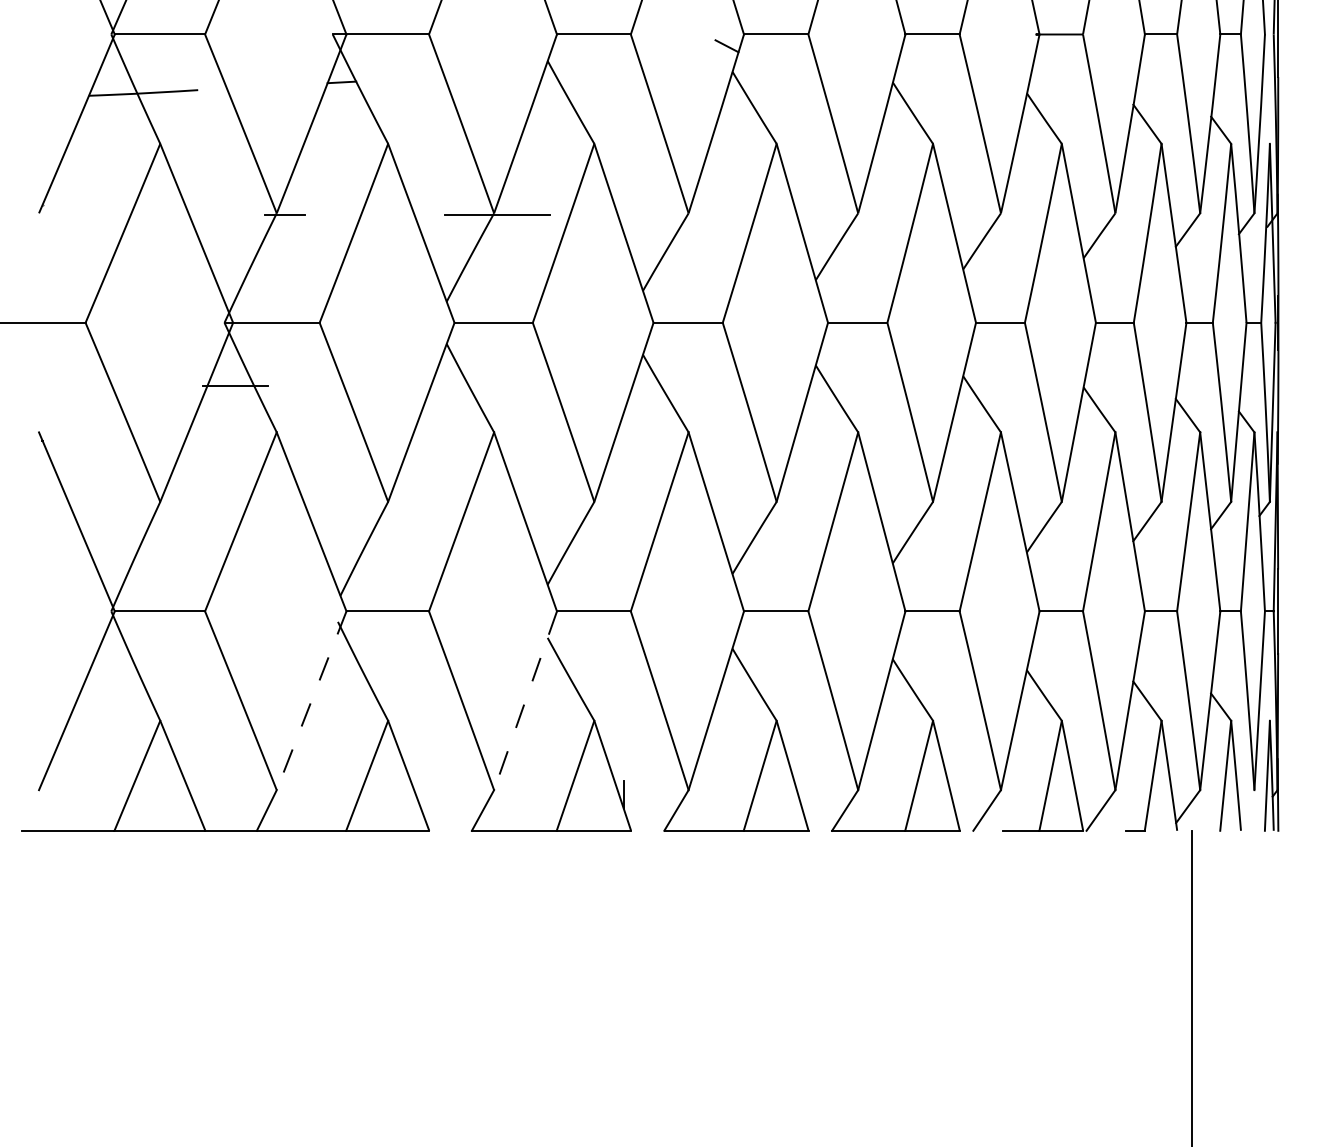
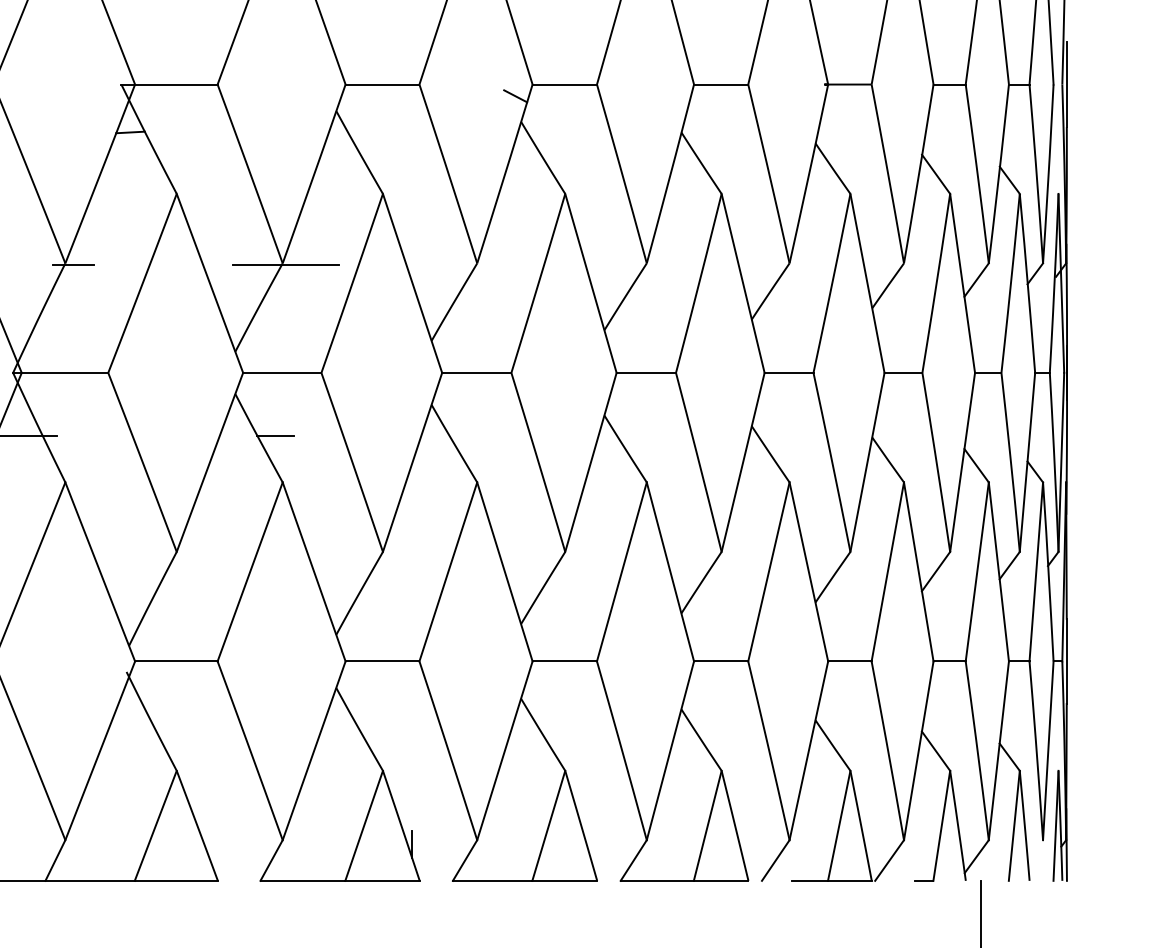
line: (486, 386) -> (275, 436), added
line: (311, 700) -> (100, 750), dashed -> solid
line: (525, 700) -> (314, 750), dashed -> solid

